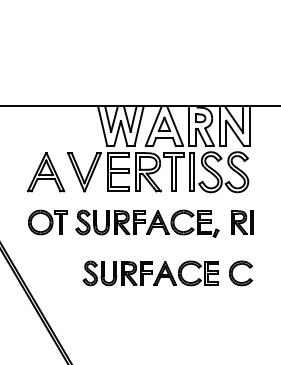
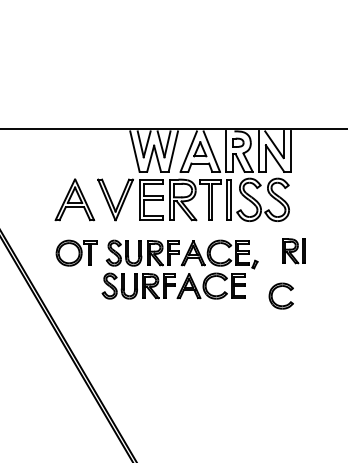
part: (242, 222) -> (293, 251), moved
part: (237, 266) -> (277, 288), moved
part: (150, 272) -> (173, 285), moved

